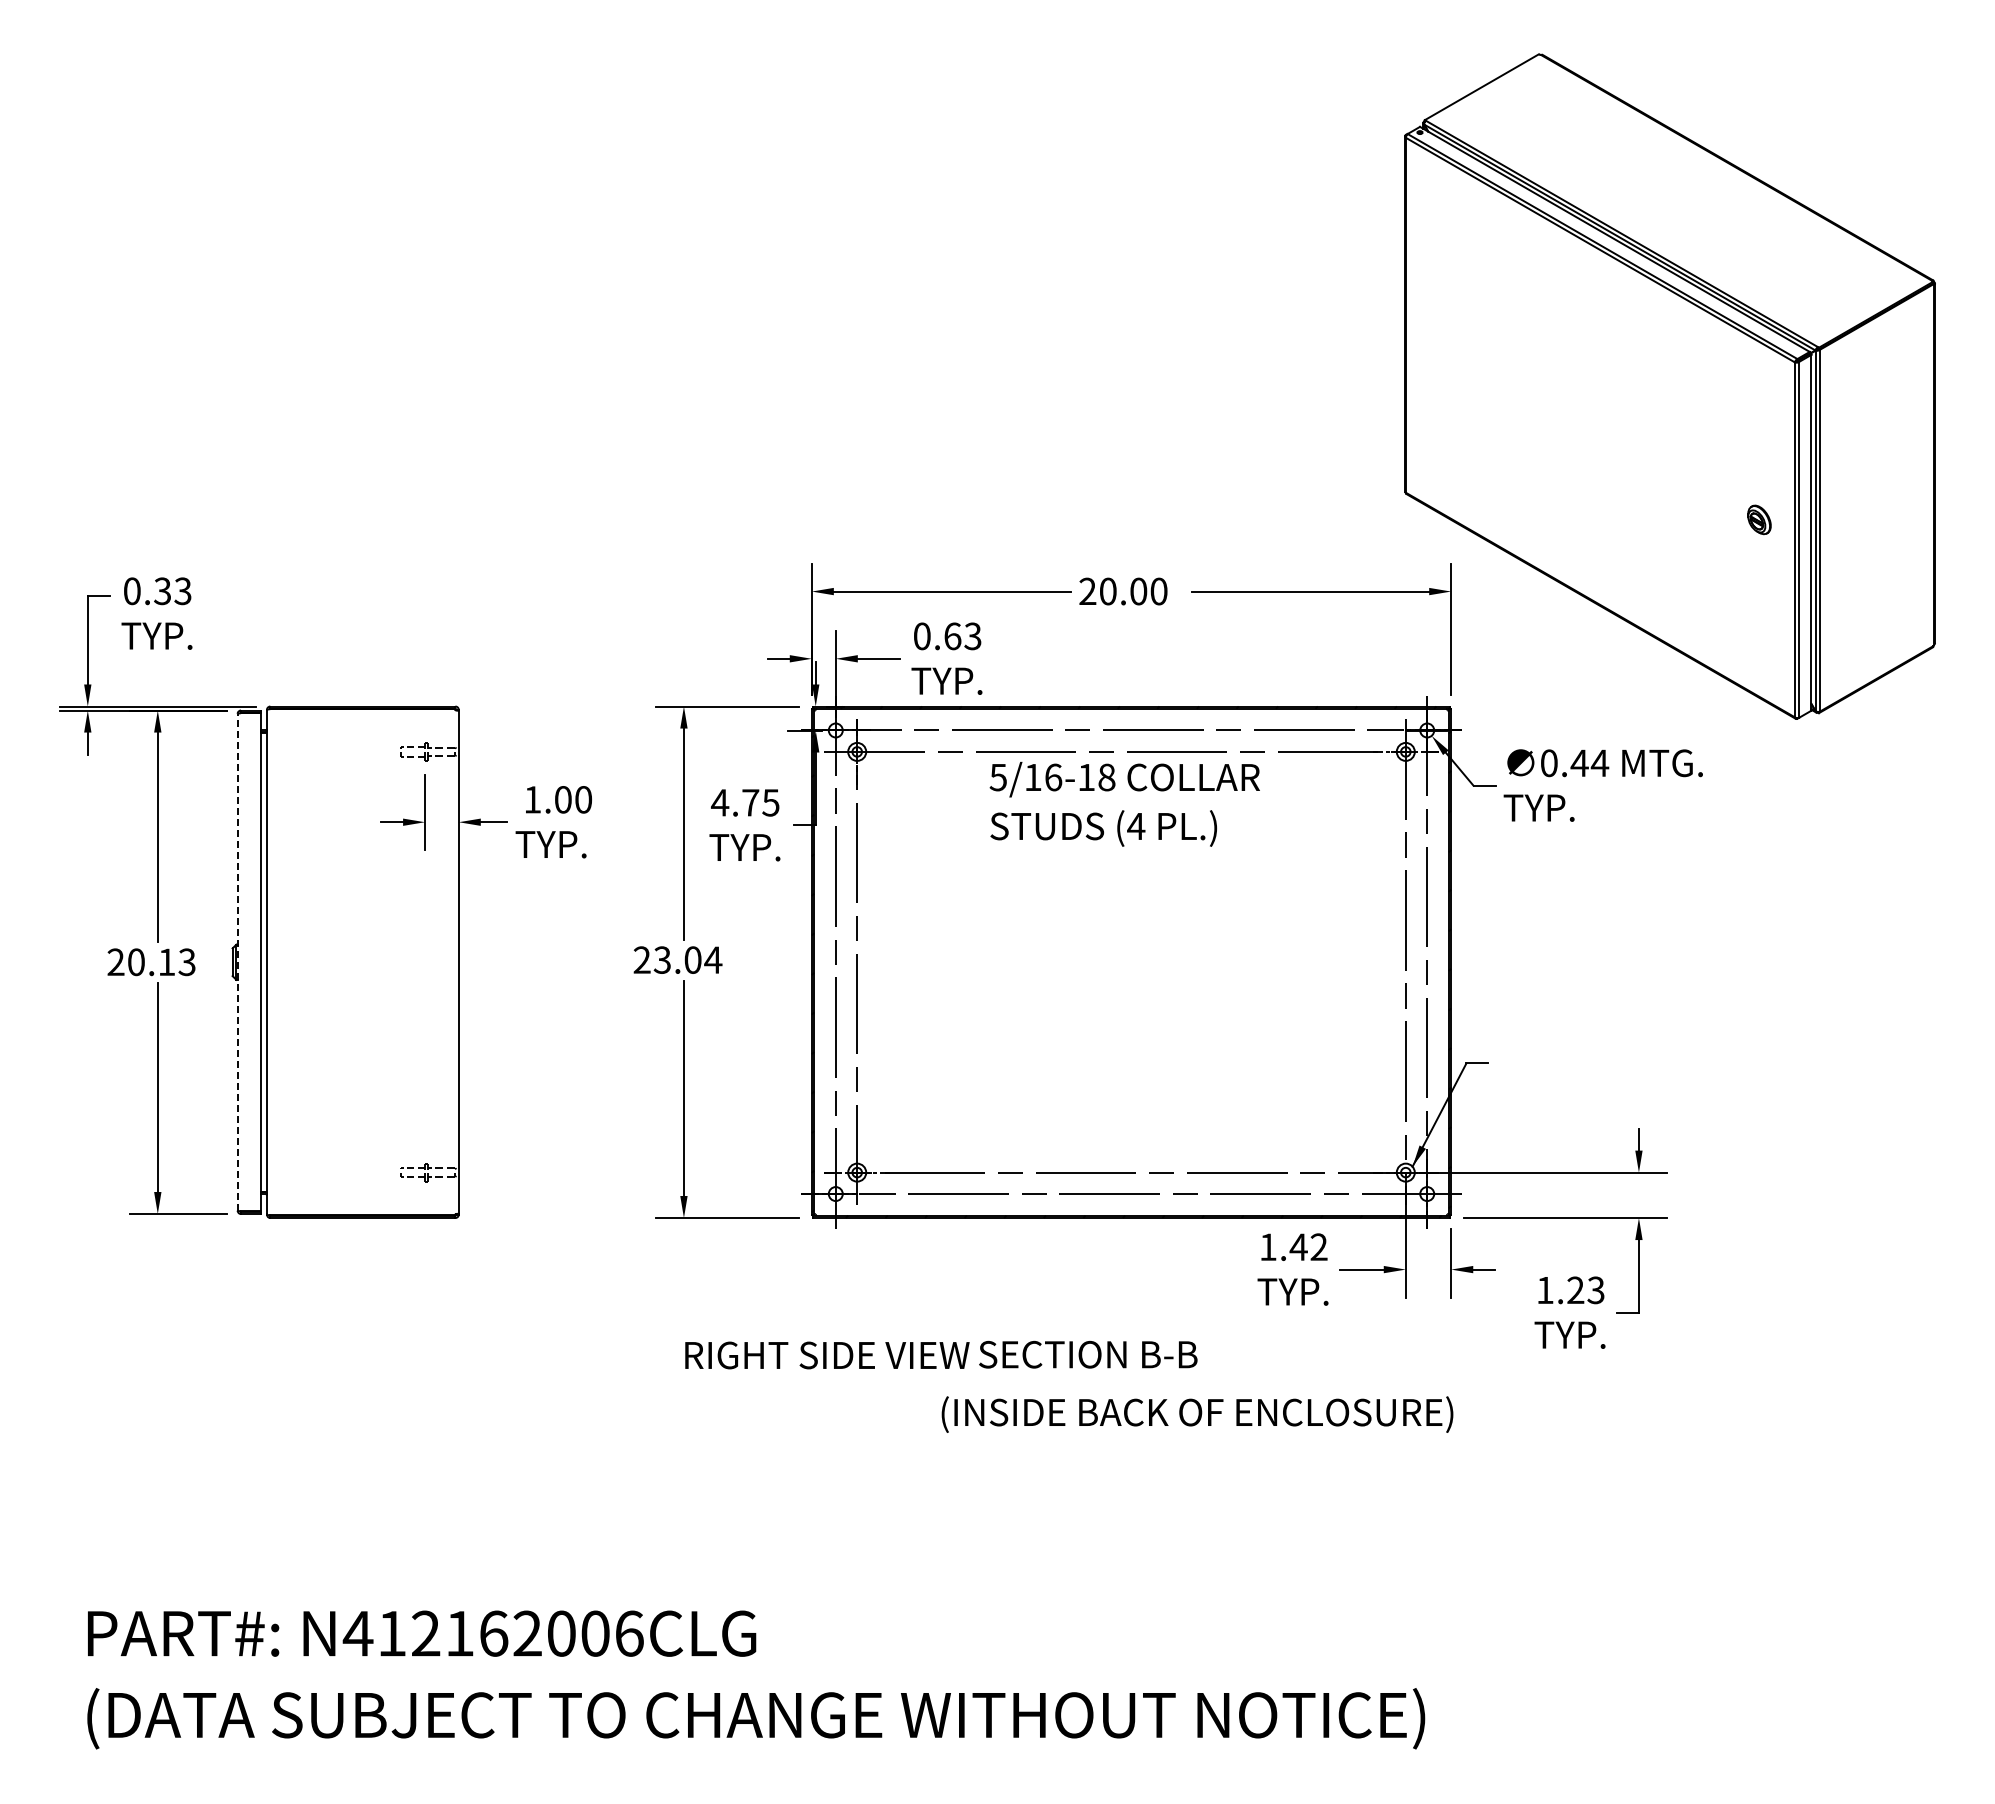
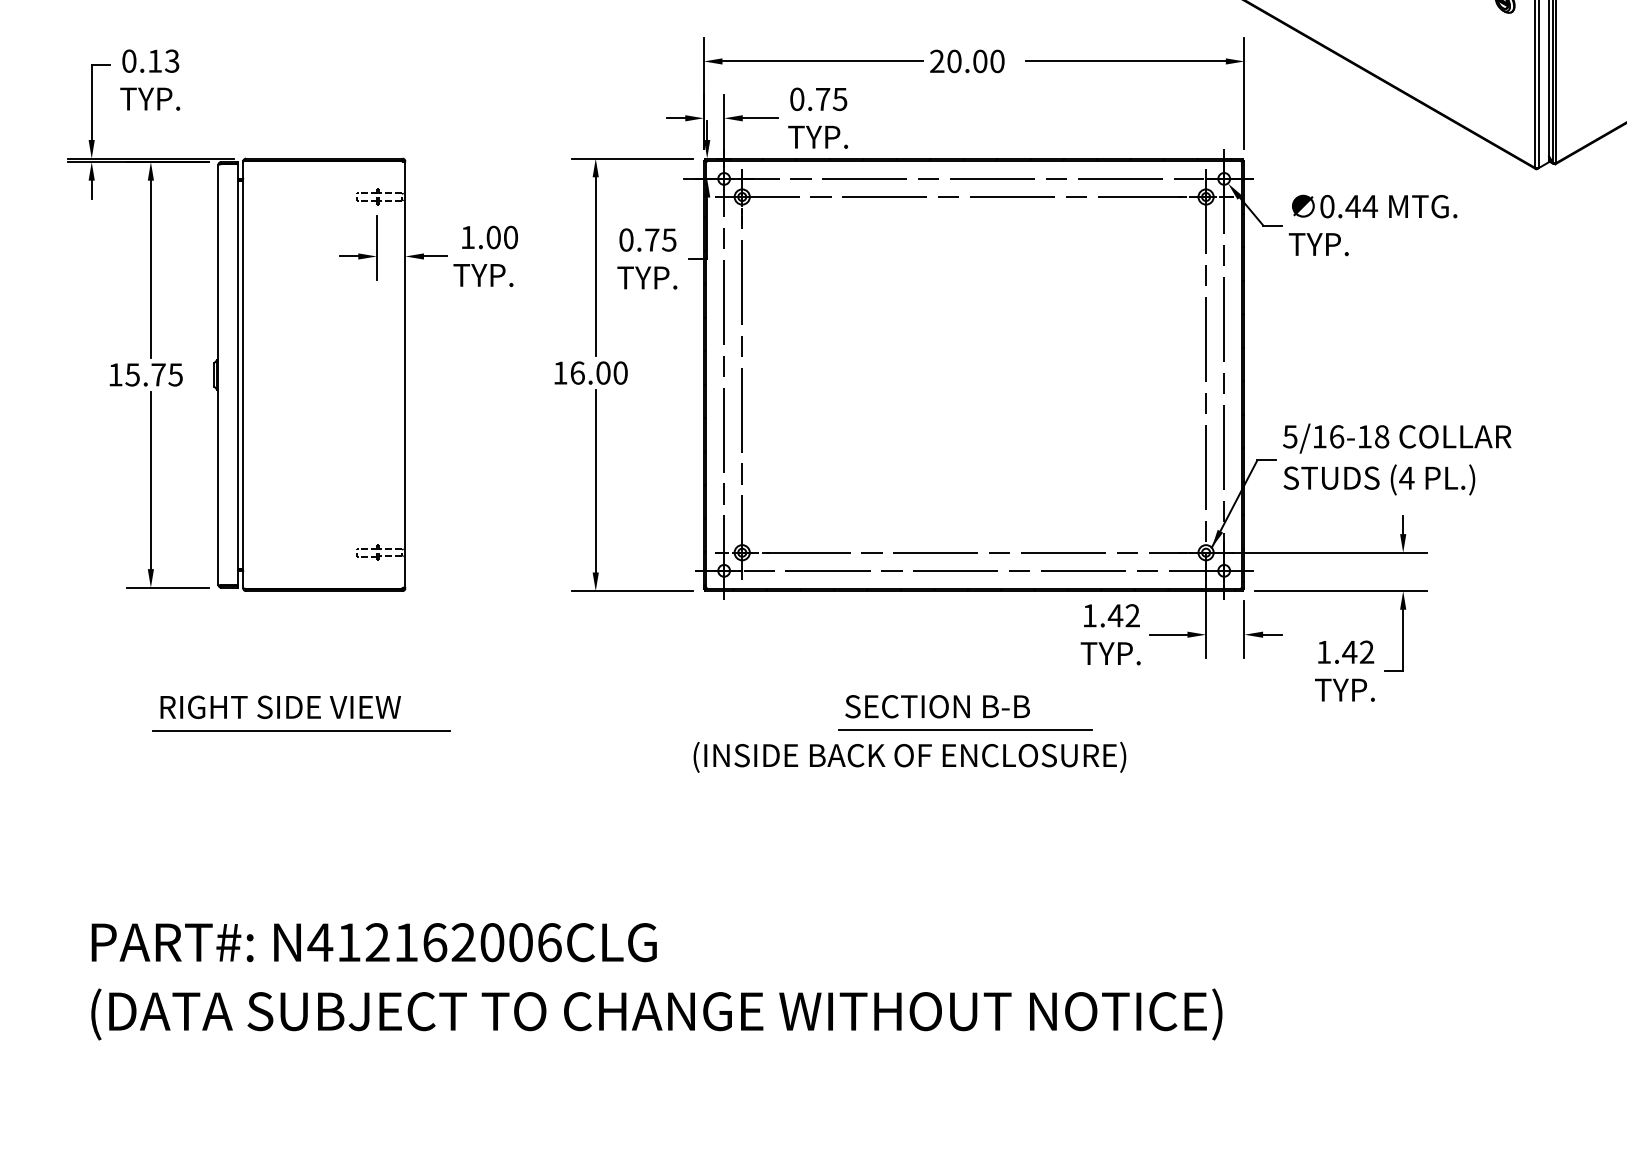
text: (162, 591) -> (154, 61), 0.33 -> 0.13
text: (962, 636) -> (831, 99), 0.63 -> 0.75
text: (719, 802) -> (625, 239), 4.75 -> 0.75
text: (1124, 803) -> (1396, 458), moved
text: (677, 959) -> (590, 372), 23.04 -> 16.00
line: (237, 961) -> (218, 374), dashed -> solid
text: (151, 962) -> (145, 375), 20.13 -> 15.75
text: (1585, 1290) -> (1358, 652), 1.23 -> 1.42
text: (827, 1355) -> (280, 707), moved
line: (1120, 1382) -> (964, 730), added
line: (335, 1383) -> (301, 731), added
text: (1197, 1414) -> (909, 757), moved

